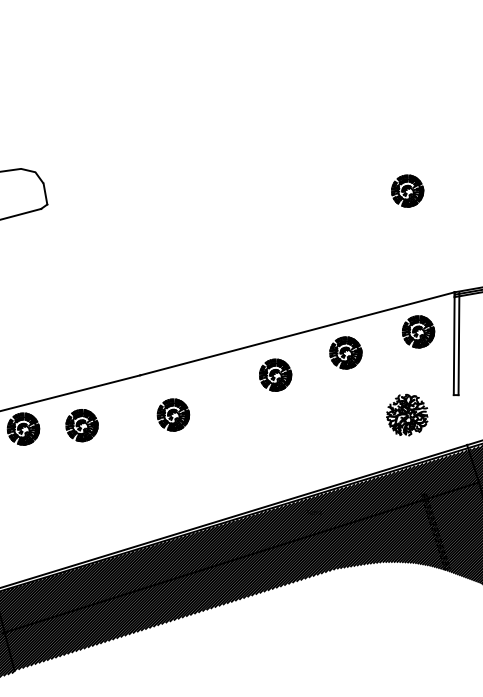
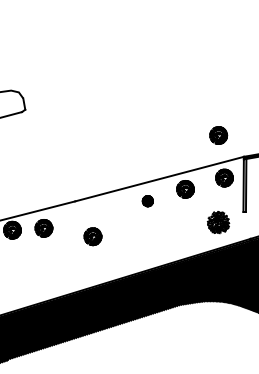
part: (407, 191) -> (218, 135), moved
part: (275, 373) -> (147, 200), size x0.6
part: (172, 414) -> (92, 236), moved

